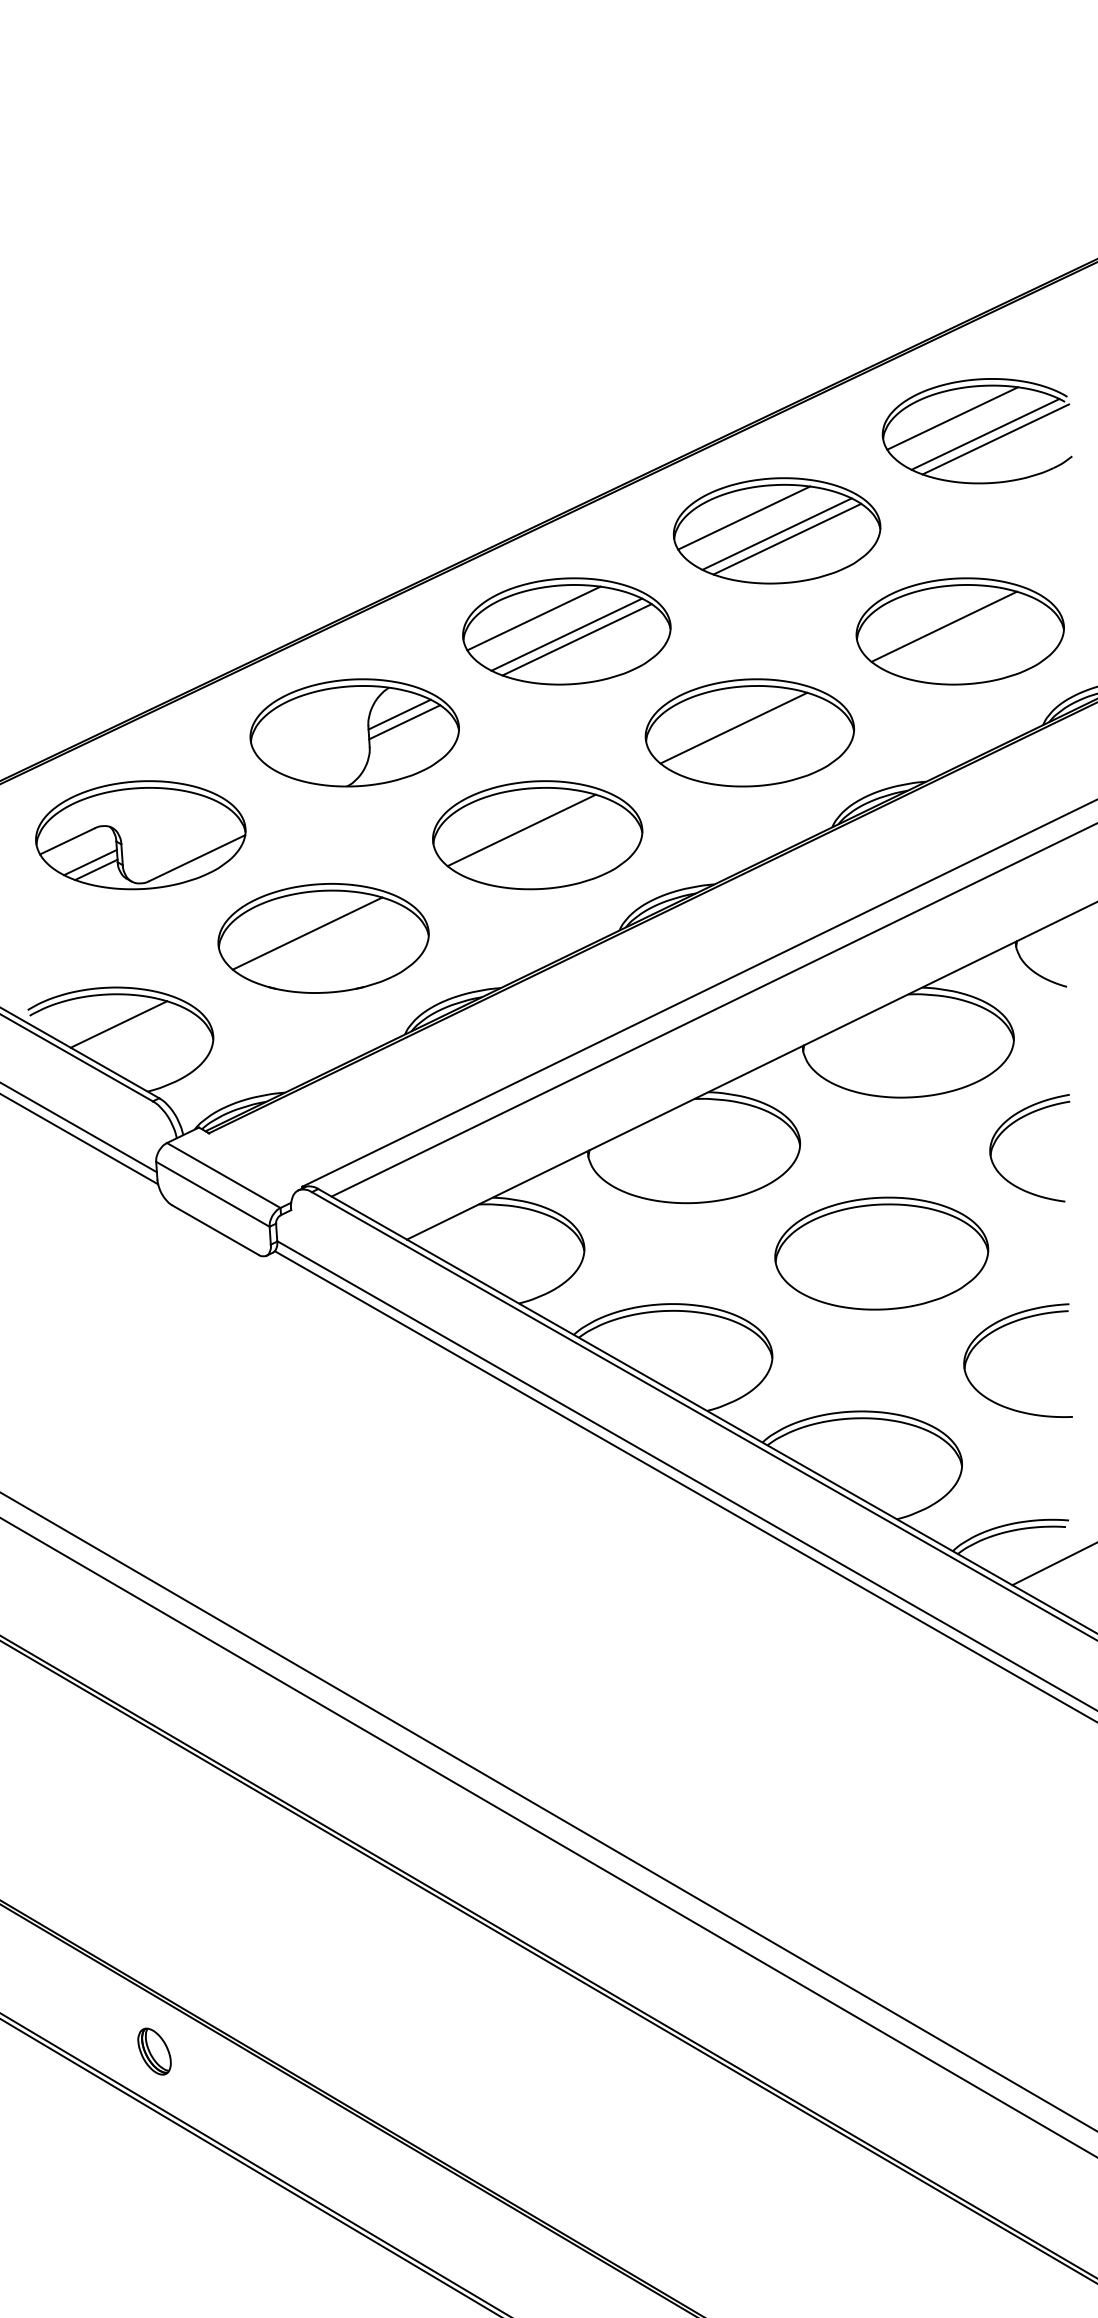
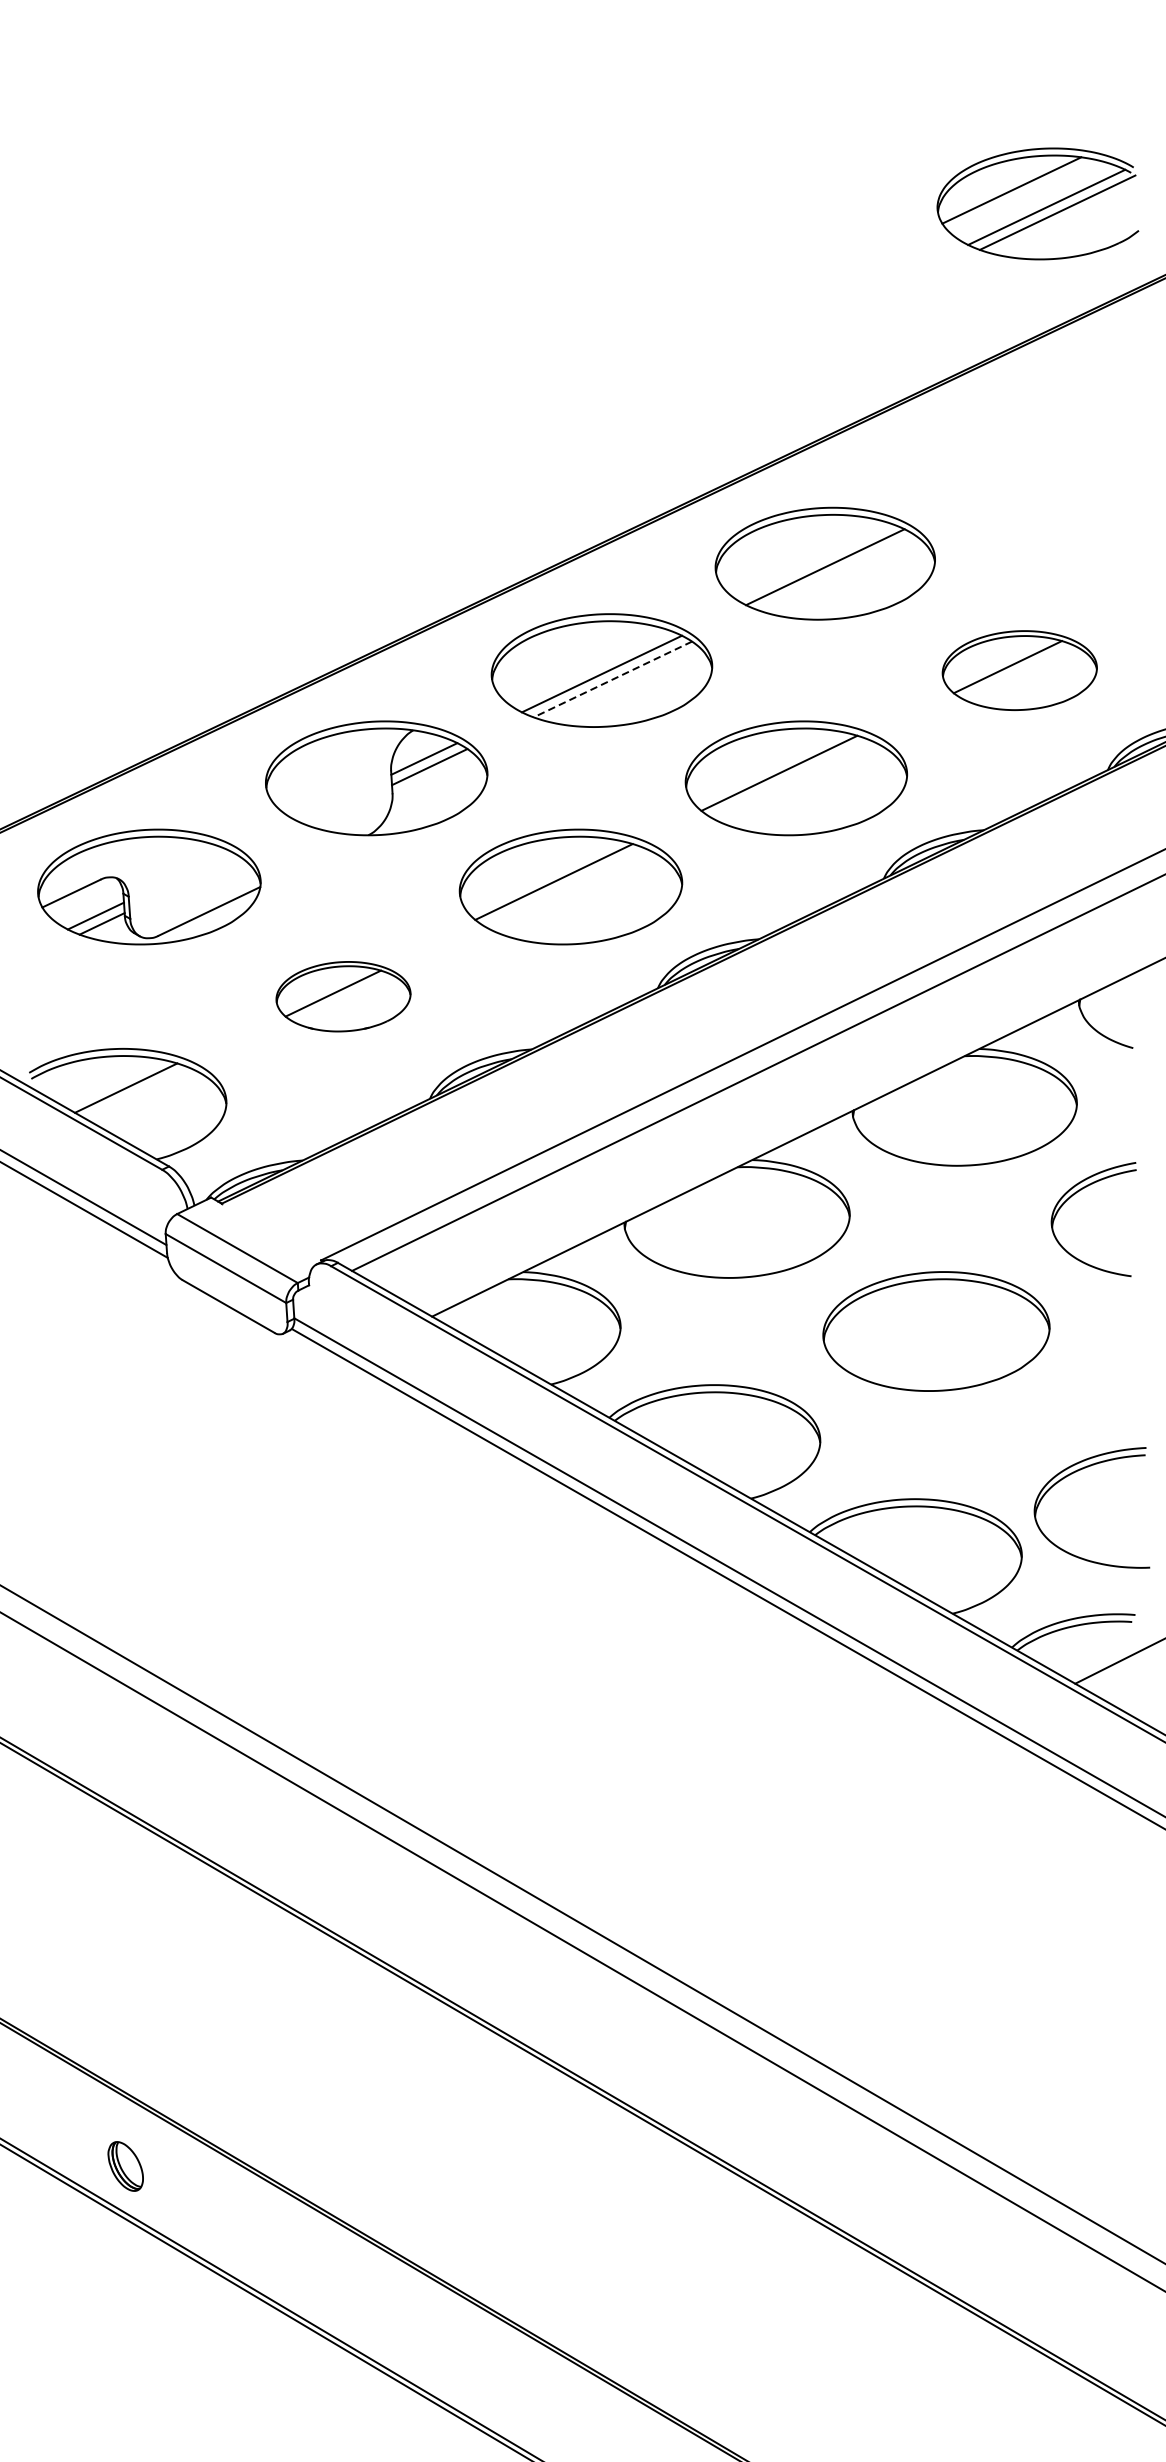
part: (976, 431) -> (1037, 204), moved
line: (744, 517) -> (790, 549), removed
line: (787, 538) -> (836, 571), removed
line: (533, 618) -> (566, 656), removed
part: (959, 631) -> (1019, 670), size x0.7
line: (577, 639) -> (613, 679), solid -> dashed
part: (323, 938) -> (343, 996), size x0.6
part: (1001, 1328) -> (1074, 1473), moved
part: (154, 2051) -> (125, 2166), moved

